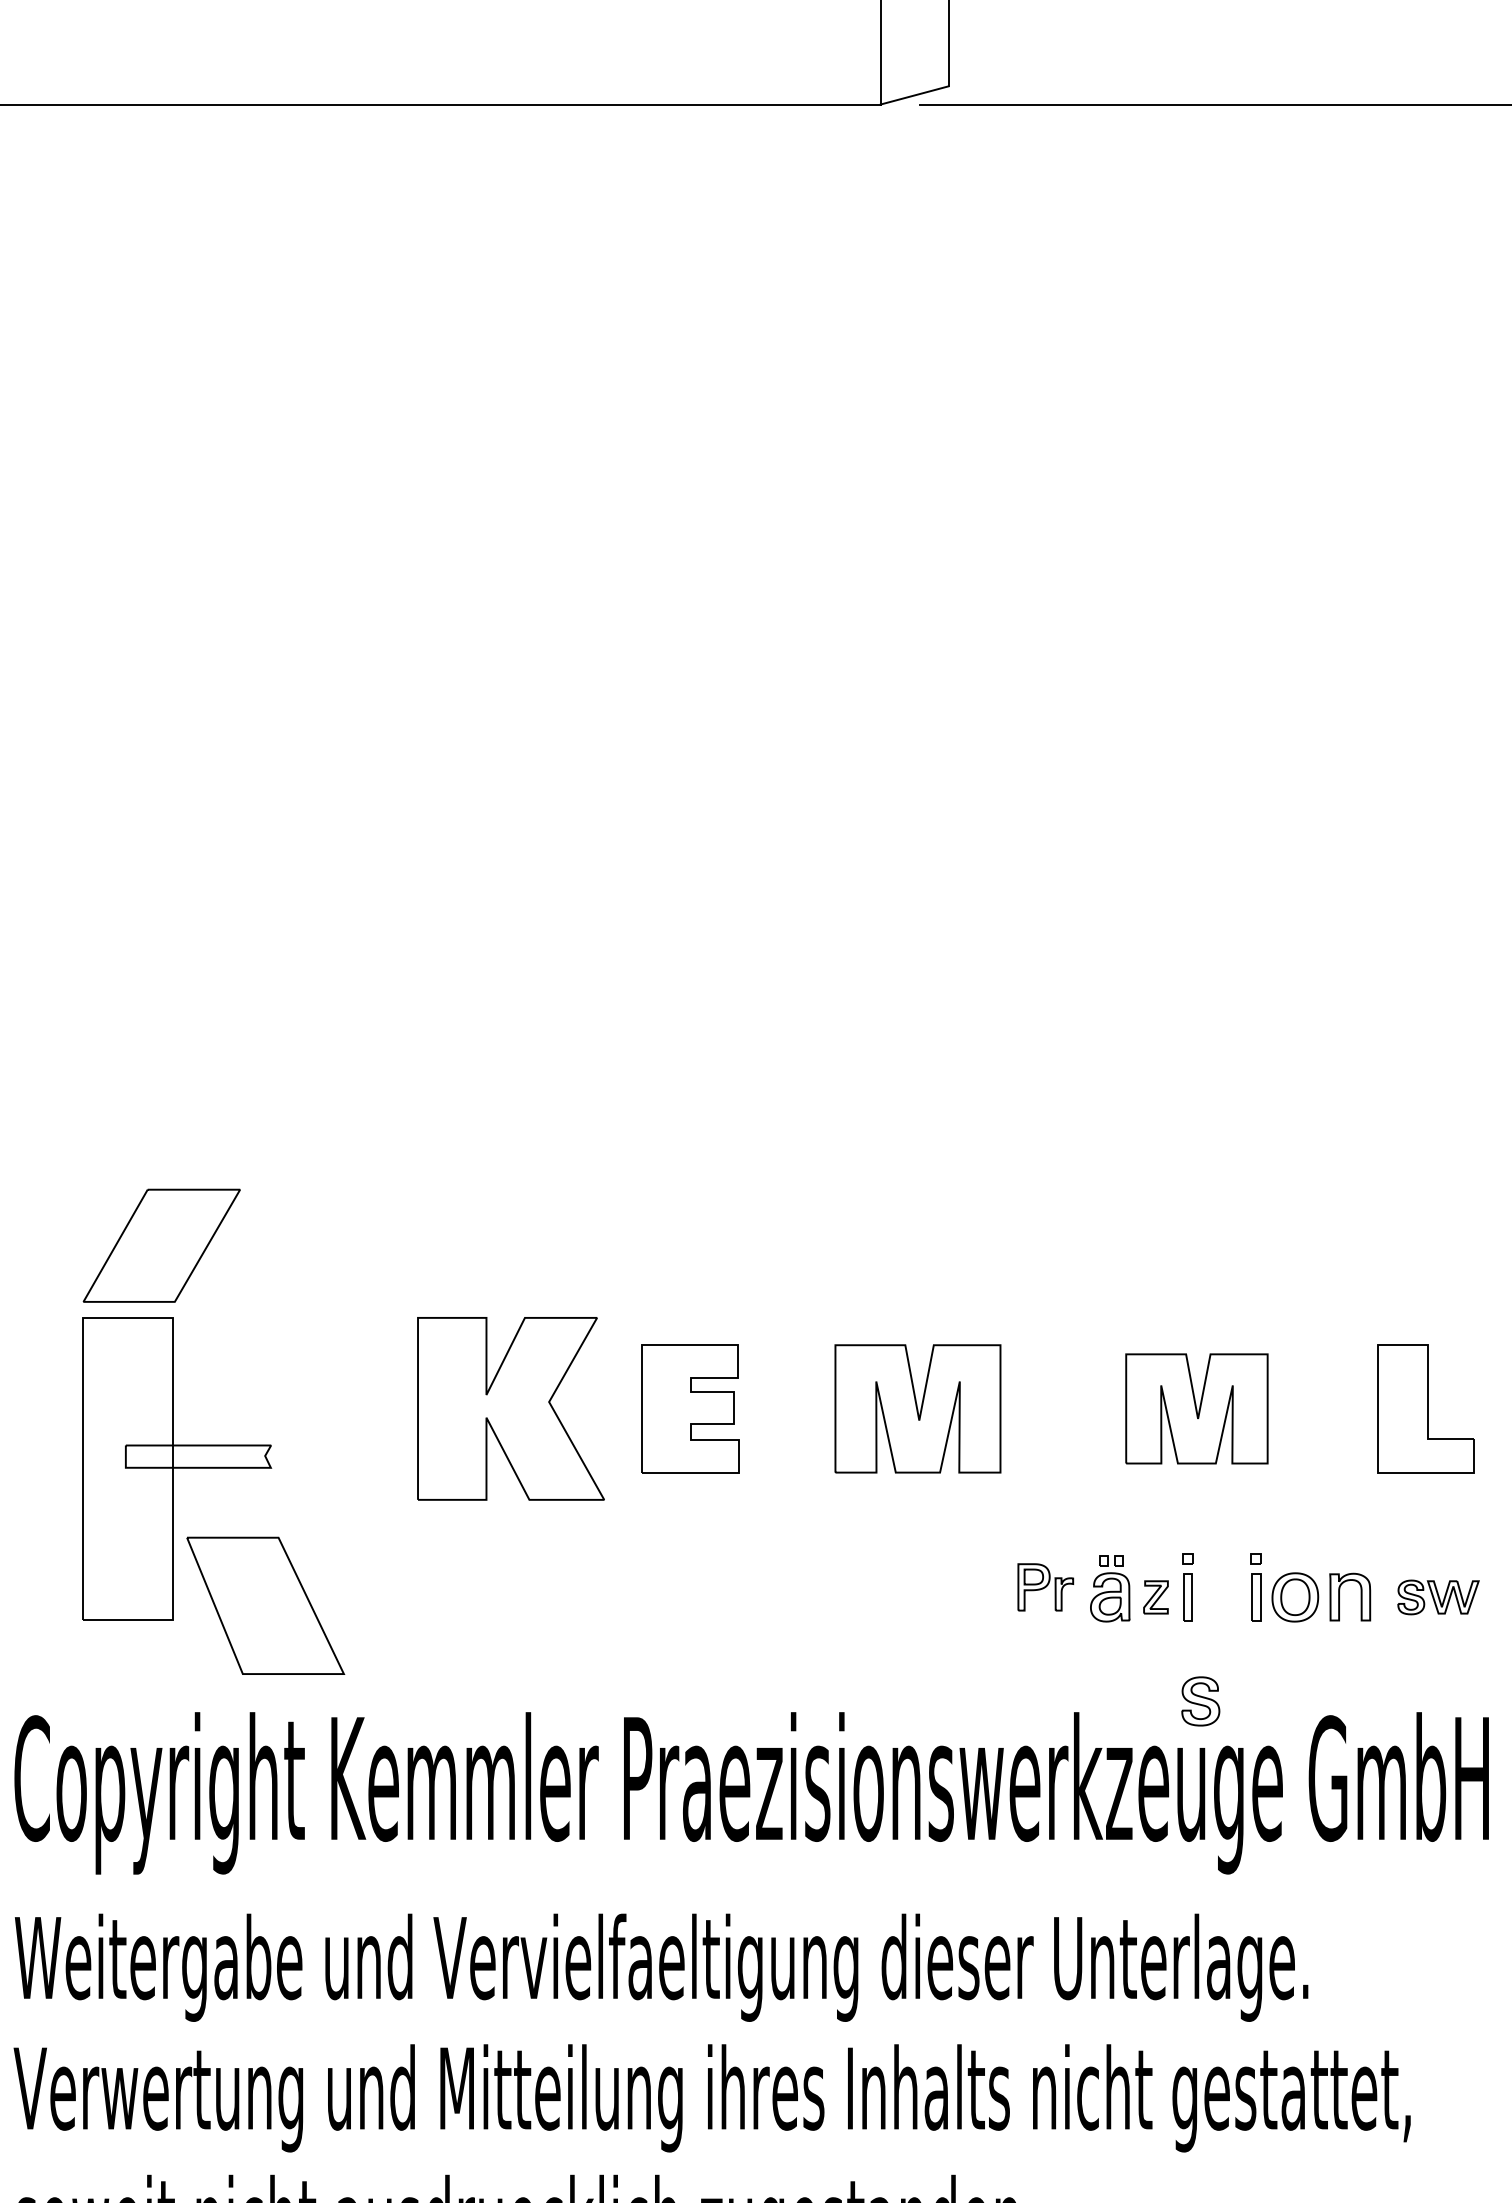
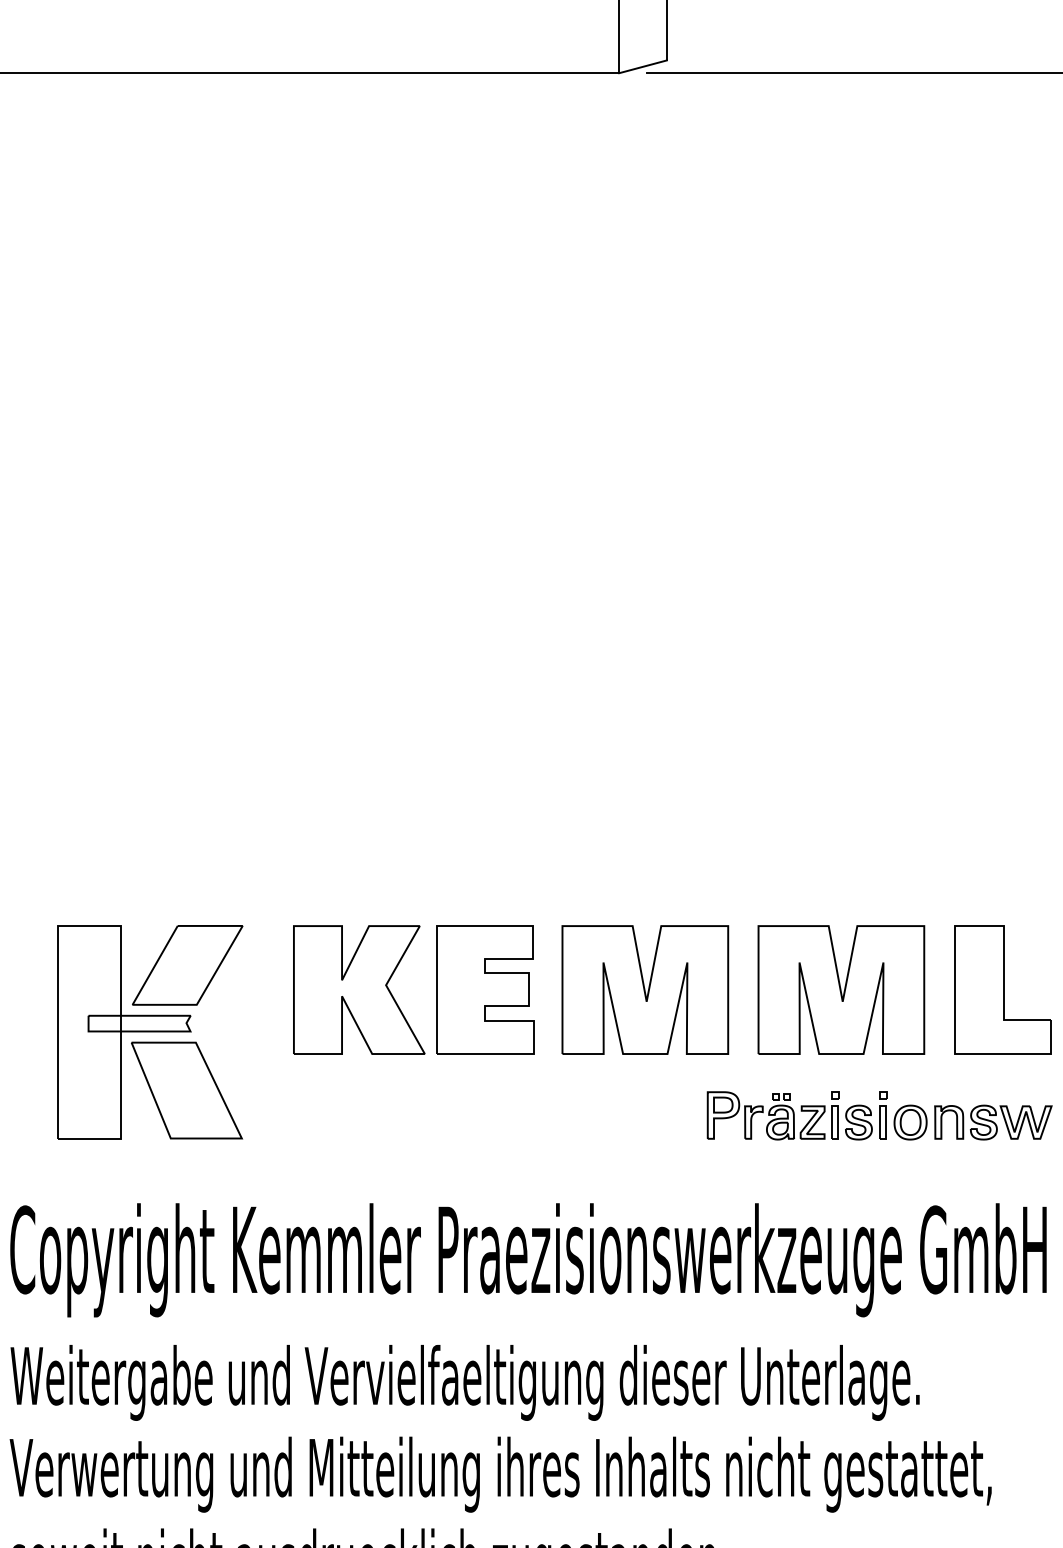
part: (161, 1245) -> (187, 965), moved
part: (690, 1408) -> (485, 989), size x1.43
part: (917, 1408) -> (645, 989), size x1.43
part: (1196, 1408) -> (841, 989), size x1.67
part: (1425, 1408) -> (1002, 989), size x1.43
part: (1045, 1587) -> (734, 1115), size x1.43
part: (1155, 1597) -> (812, 1122), size x1.43
part: (1438, 1597) -> (1011, 1122), size x1.43
part: (265, 1605) -> (186, 1090), moved
part: (1200, 1701) -> (858, 1122), moved

